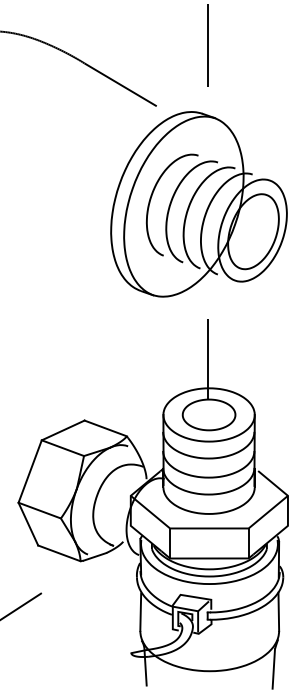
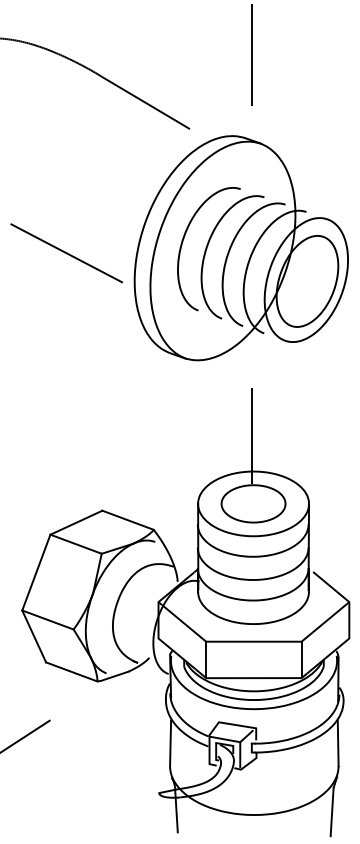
line: (55, 207) -> (66, 252), added

